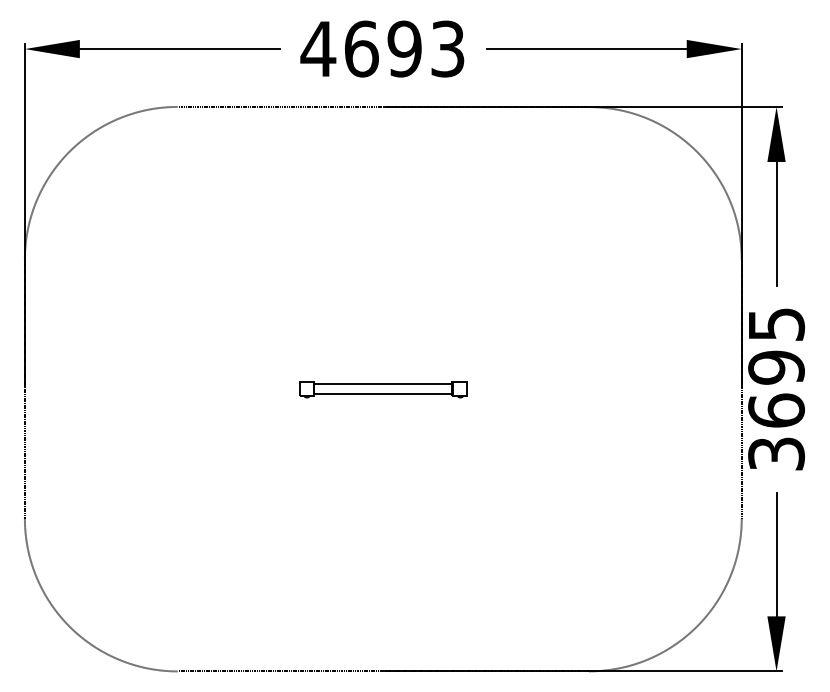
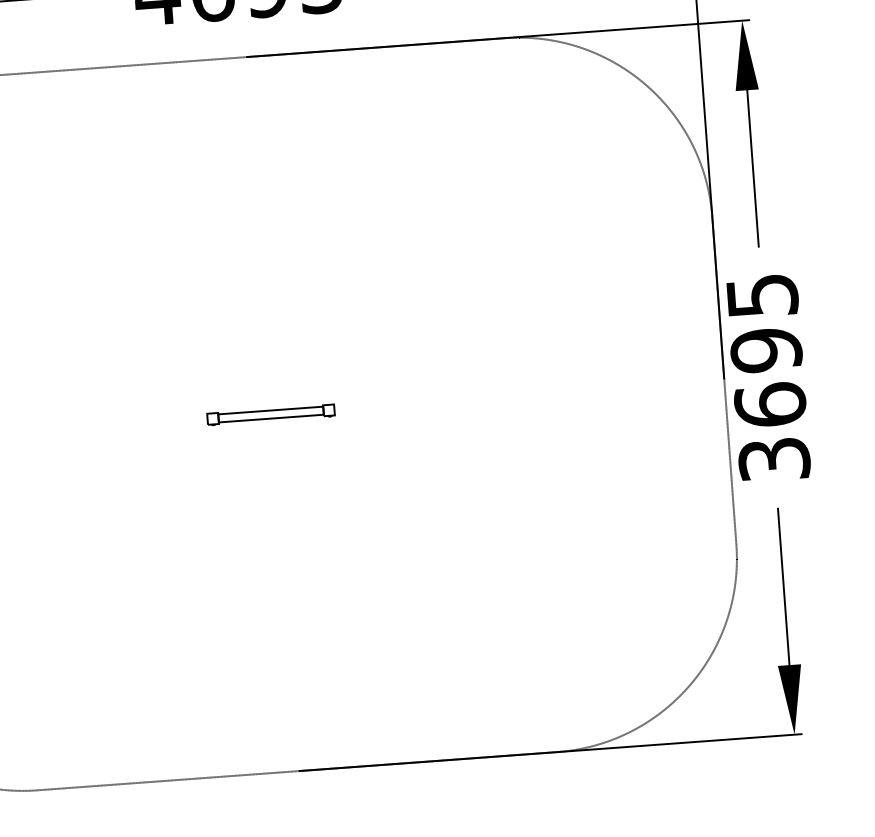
part: (383, 389) -> (271, 414), size x0.6

